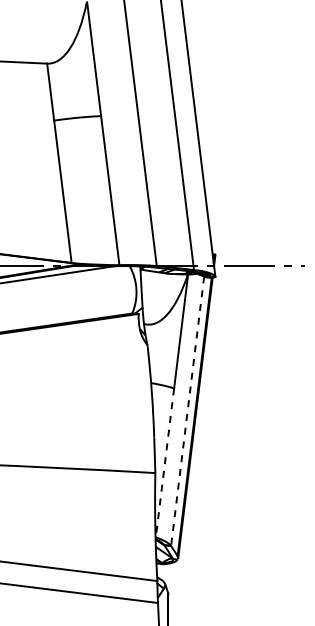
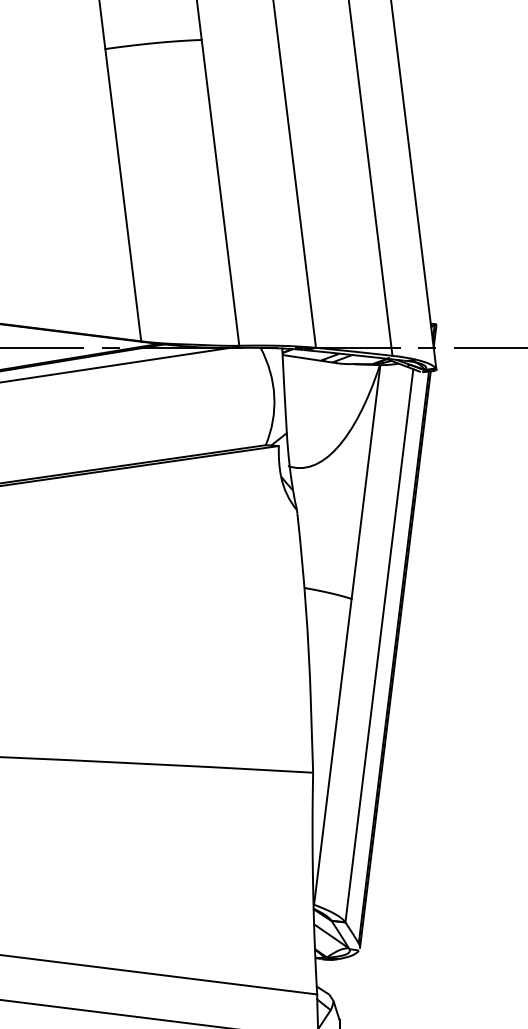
line: (187, 411) -> (379, 646), dashed -> solid
line: (164, 463) -> (331, 753), dashed -> solid

